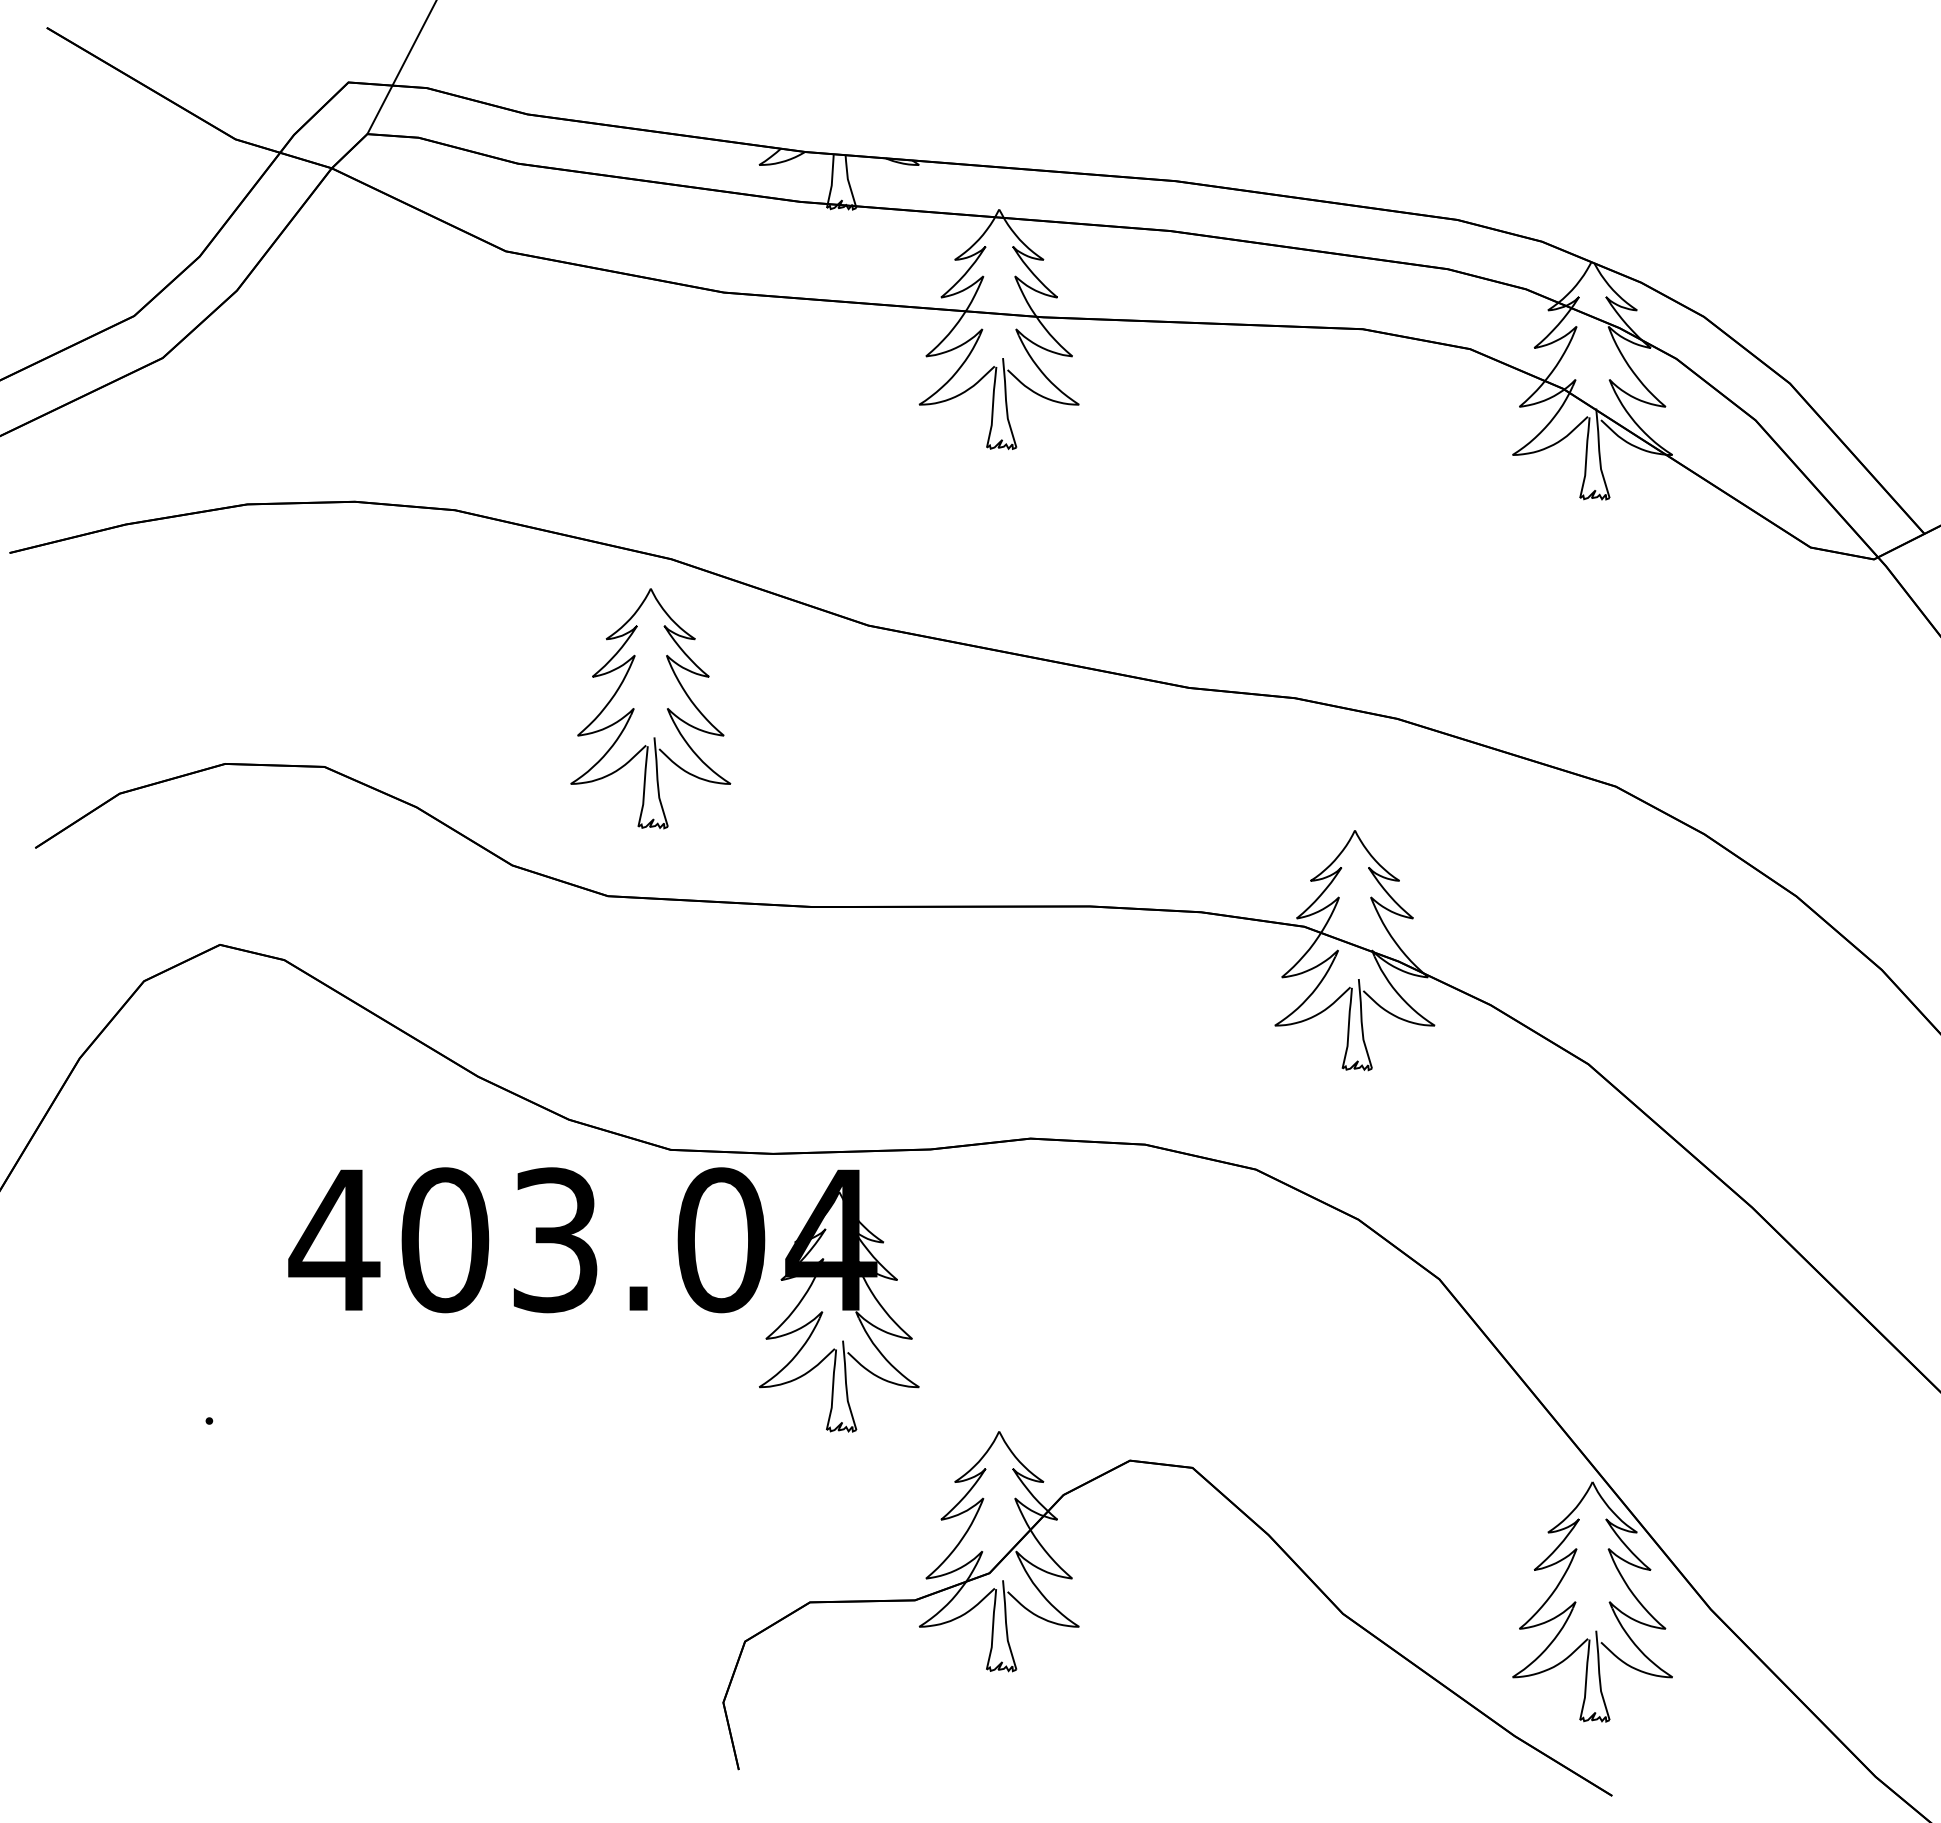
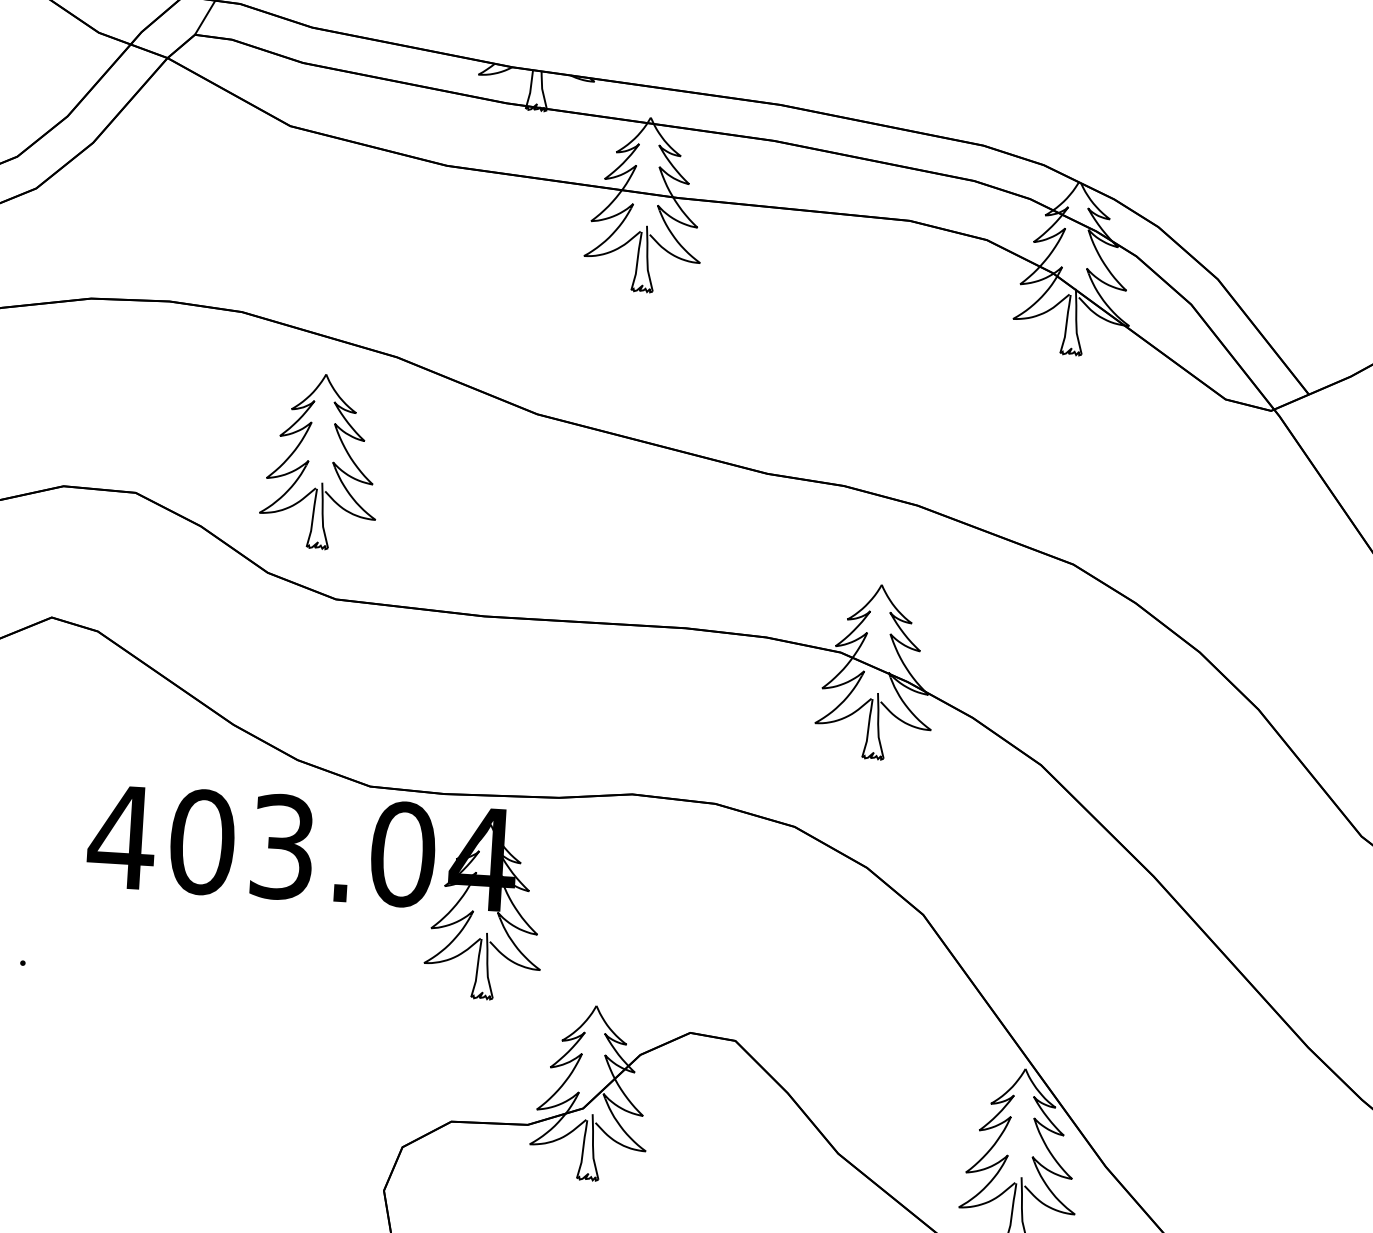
part: (634, 708) -> (309, 460), moved

